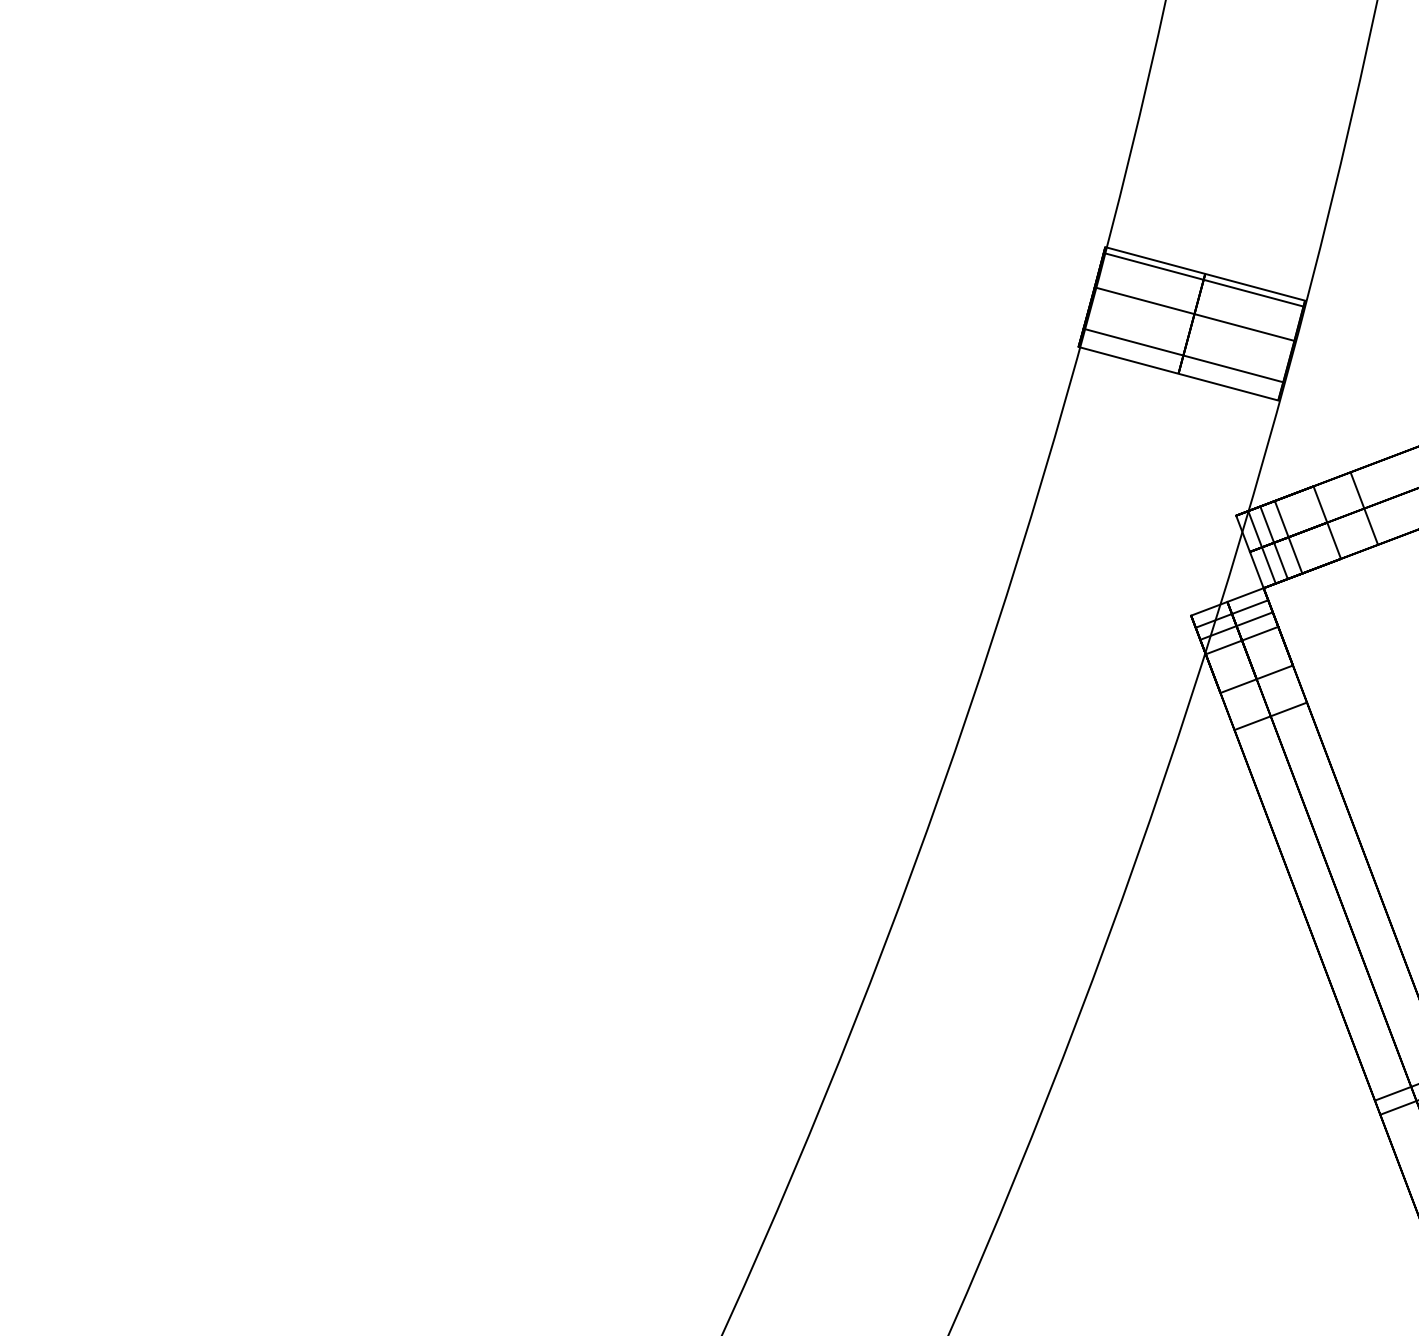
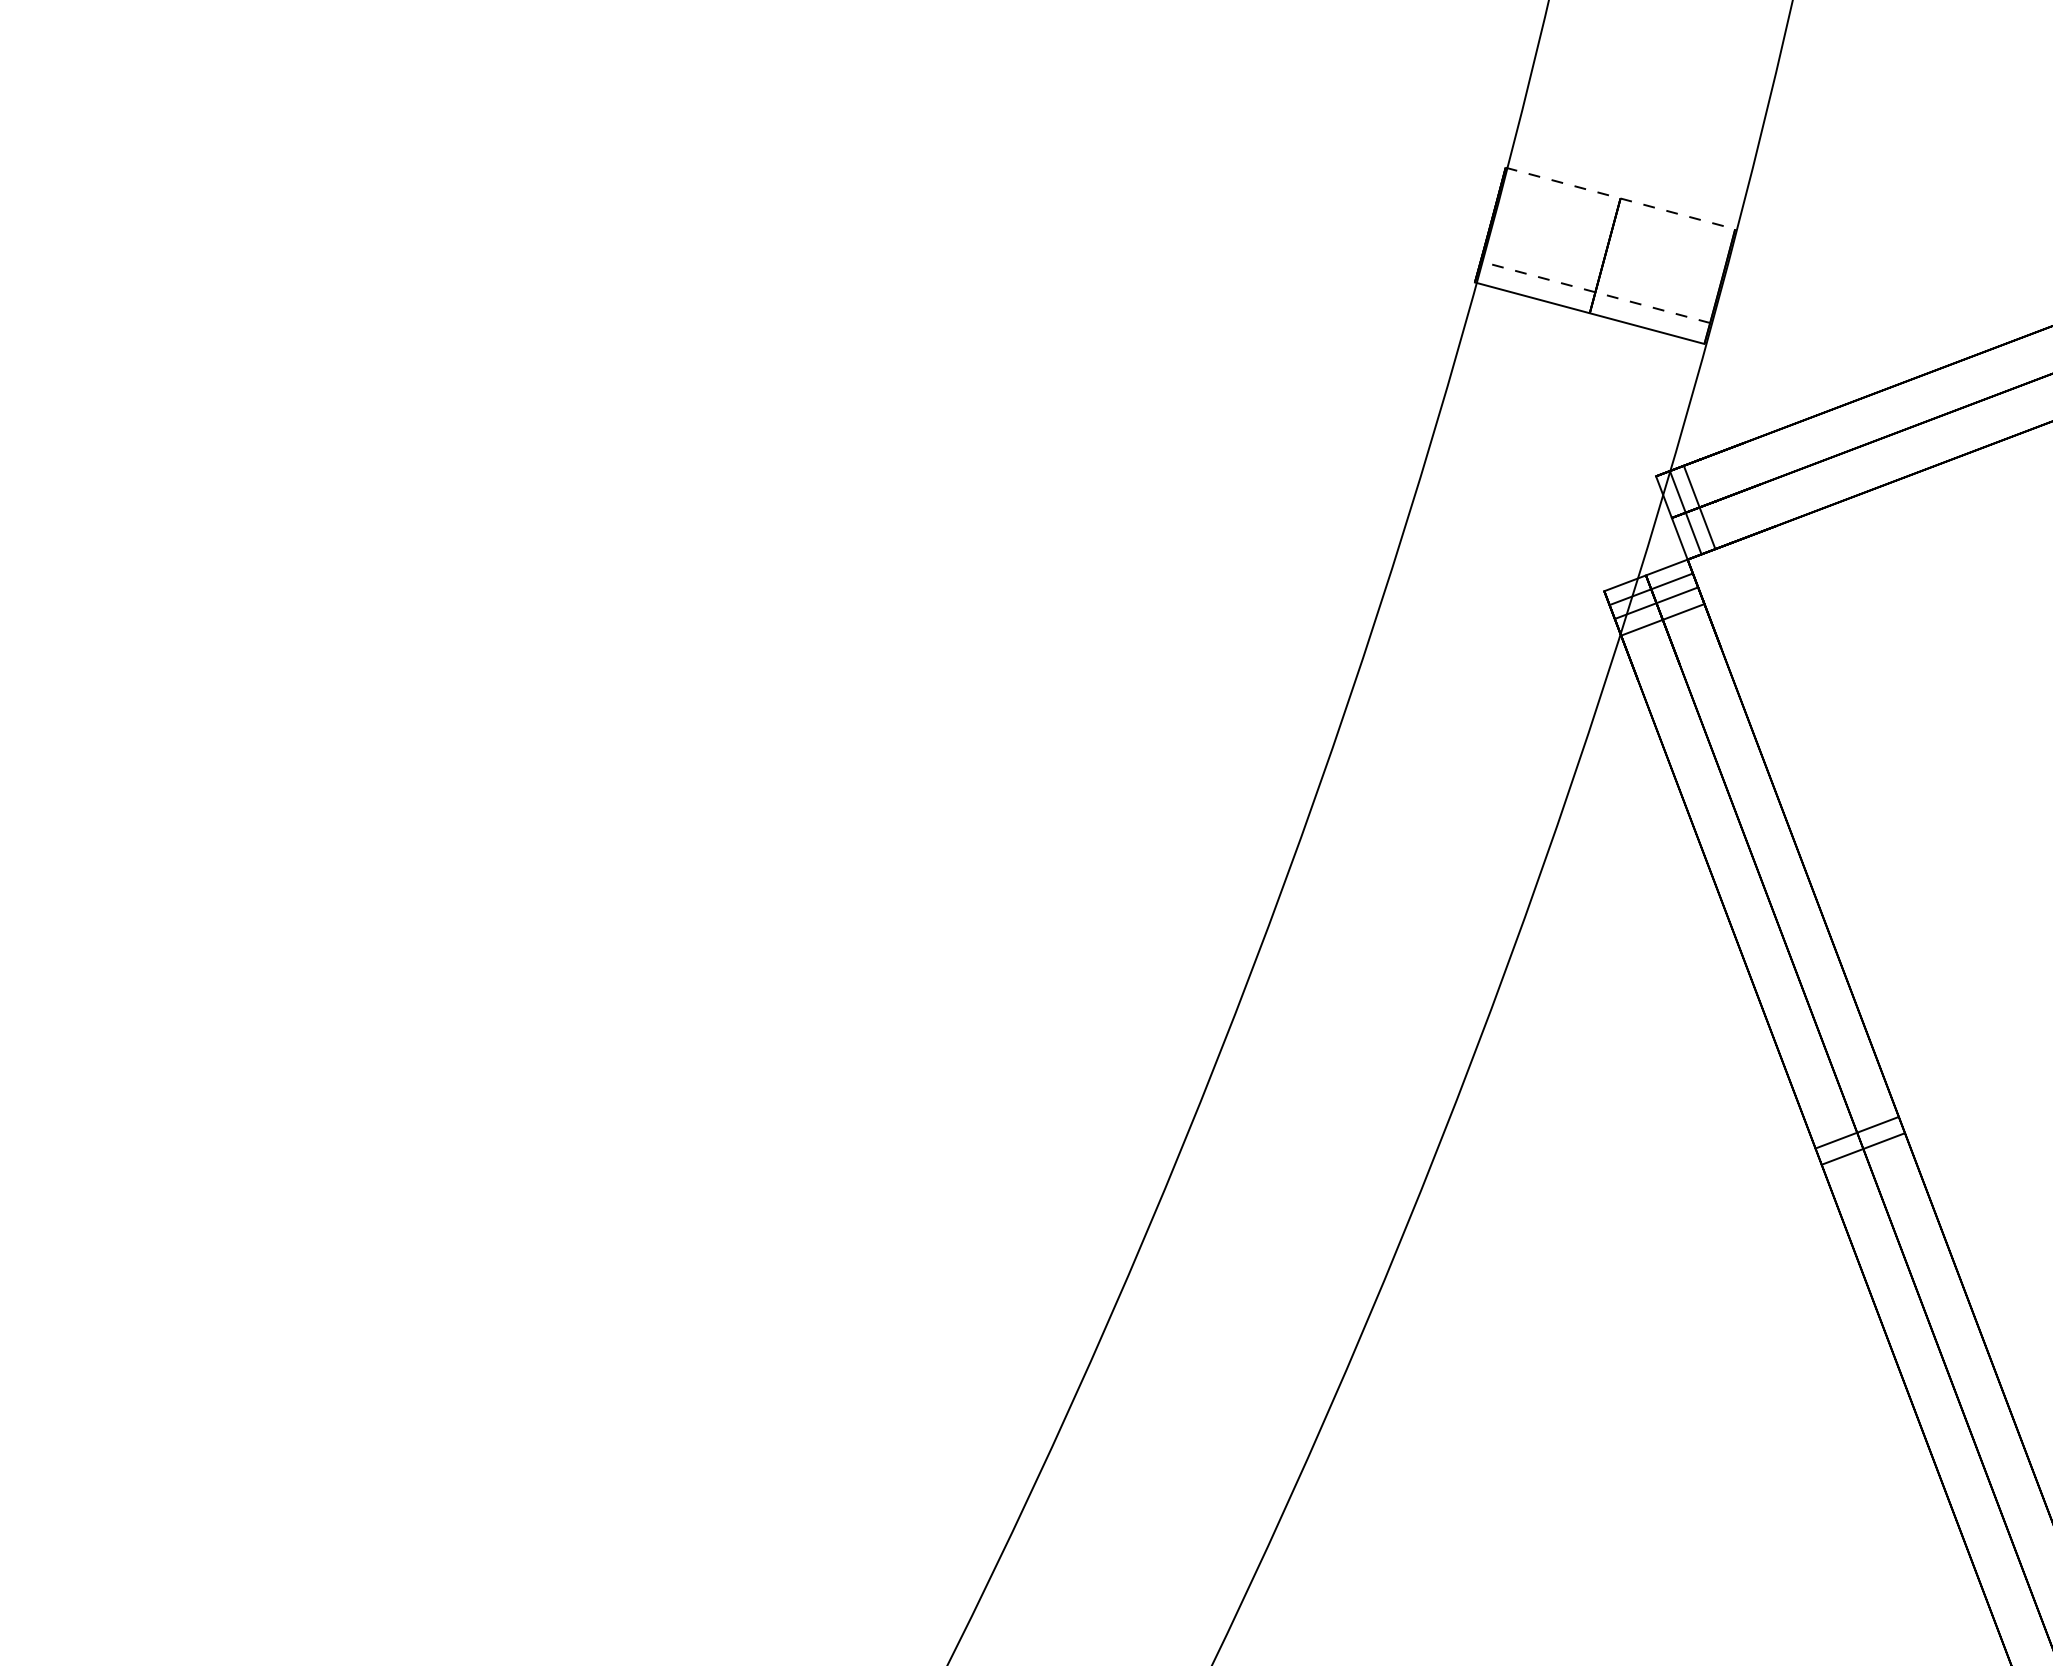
line: (1205, 273) -> (1620, 198), solid -> dashed
line: (1203, 280) -> (1618, 205), removed
line: (1194, 313) -> (1608, 244), removed
line: (1183, 355) -> (1595, 292), solid -> dashed
line: (1364, 508) -> (1803, 467), removed
line: (1327, 521) -> (1760, 483), removed
line: (1288, 536) -> (1716, 500), removed
line: (1256, 679) -> (1679, 664), removed
line: (1270, 715) -> (1695, 706), removed

